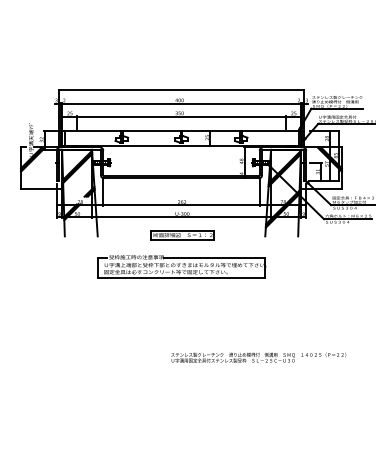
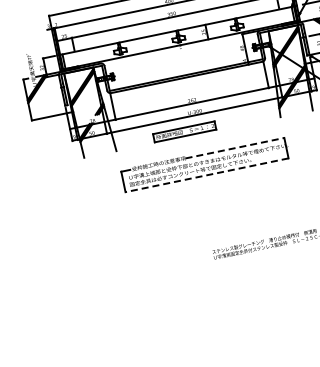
part: (182, 235) -> (184, 132), moved
line: (214, 257) -> (235, 148), solid -> dashed
line: (181, 278) -> (207, 175), solid -> dashed

